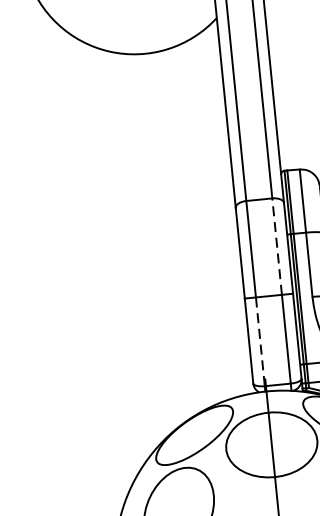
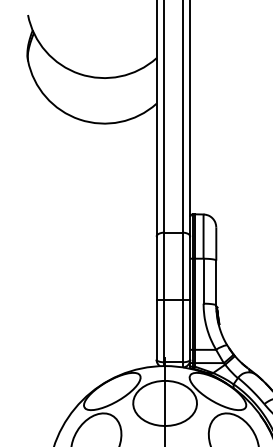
line: (277, 246) -> (182, 266), dashed -> solid
line: (260, 342) -> (164, 331), dashed -> solid

